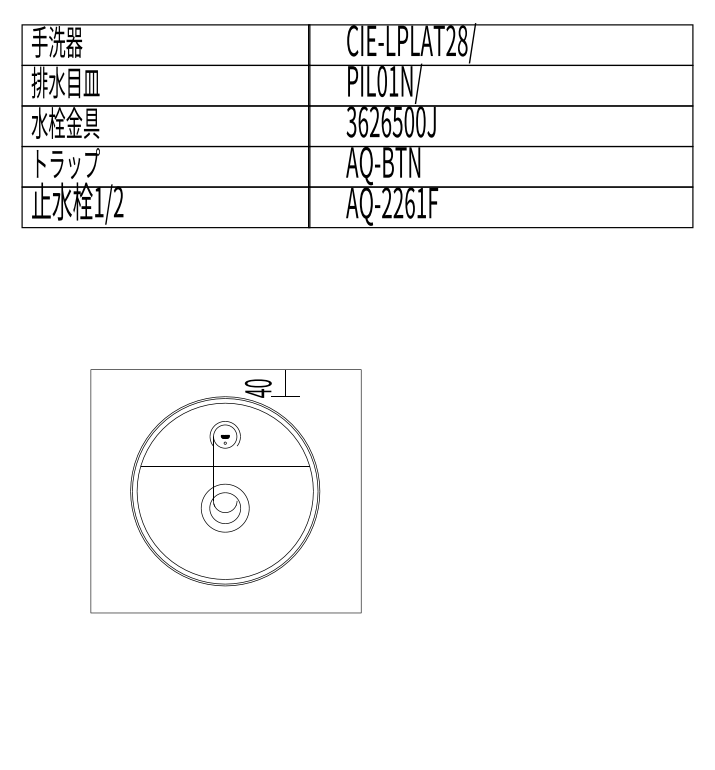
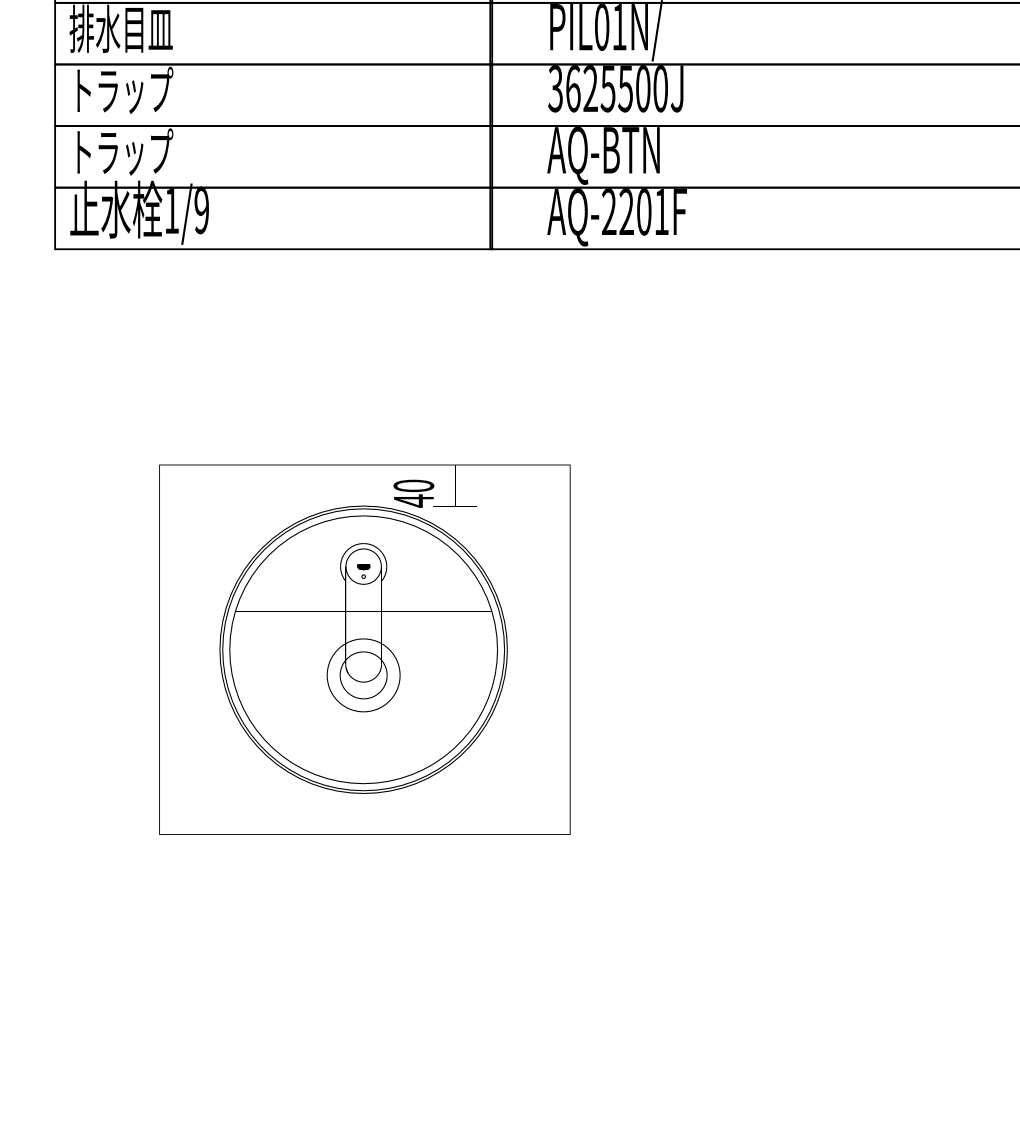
text: (65, 122) -> (121, 89), 水栓金具 -> トラップ
text: (386, 122) -> (608, 89), 3626500J -> 3625500J
text: (118, 202) -> (201, 211), 1/2 -> 1/9
text: (409, 203) -> (643, 212), AQ-2261F -> AQ-2201F

